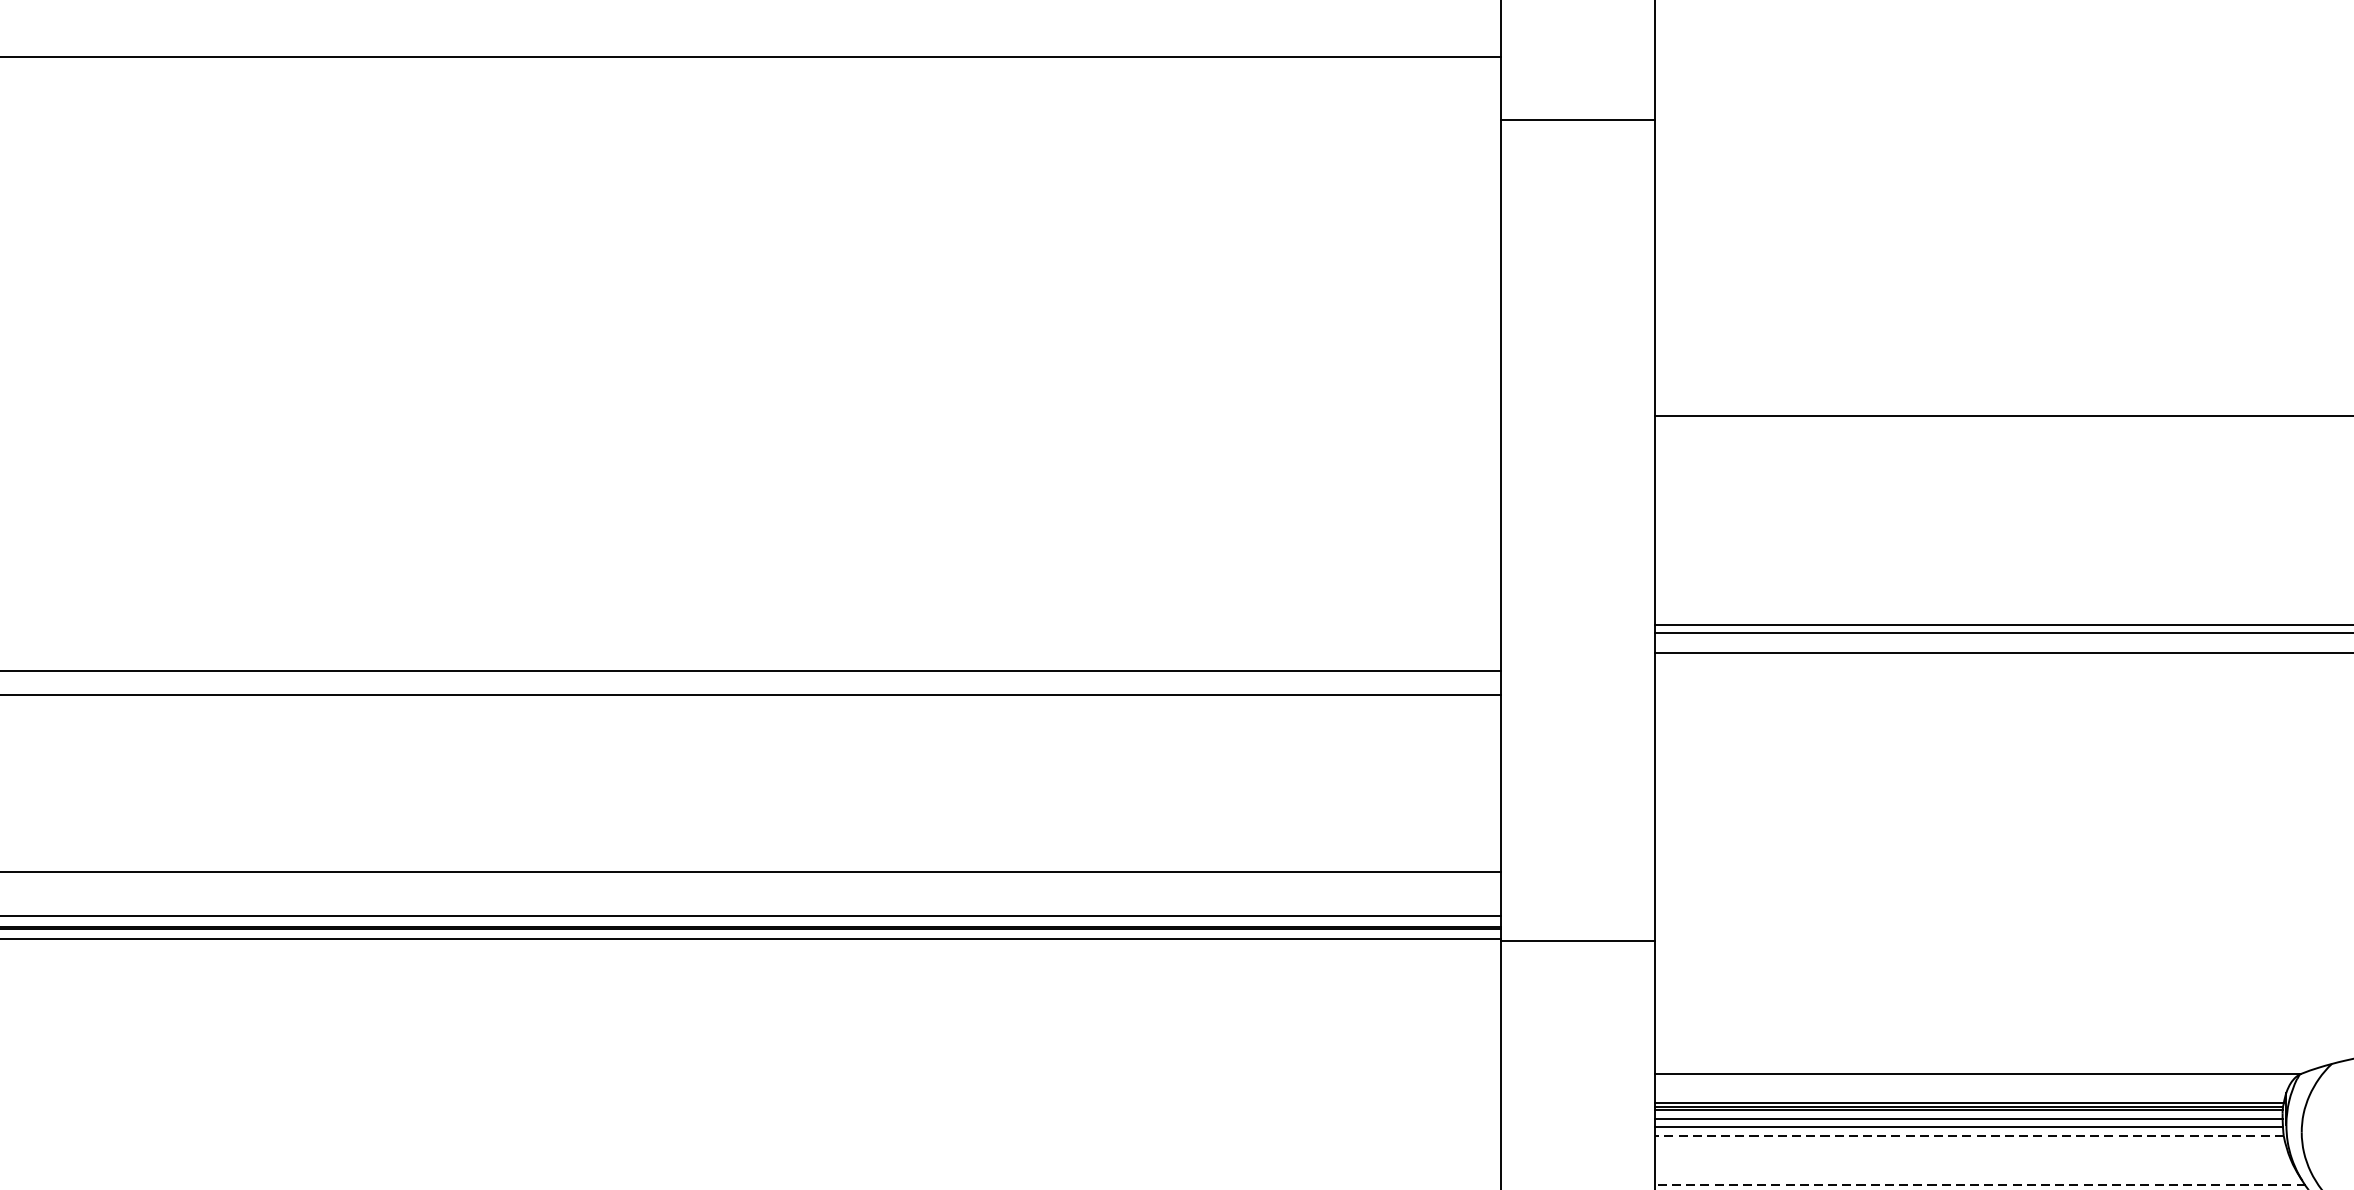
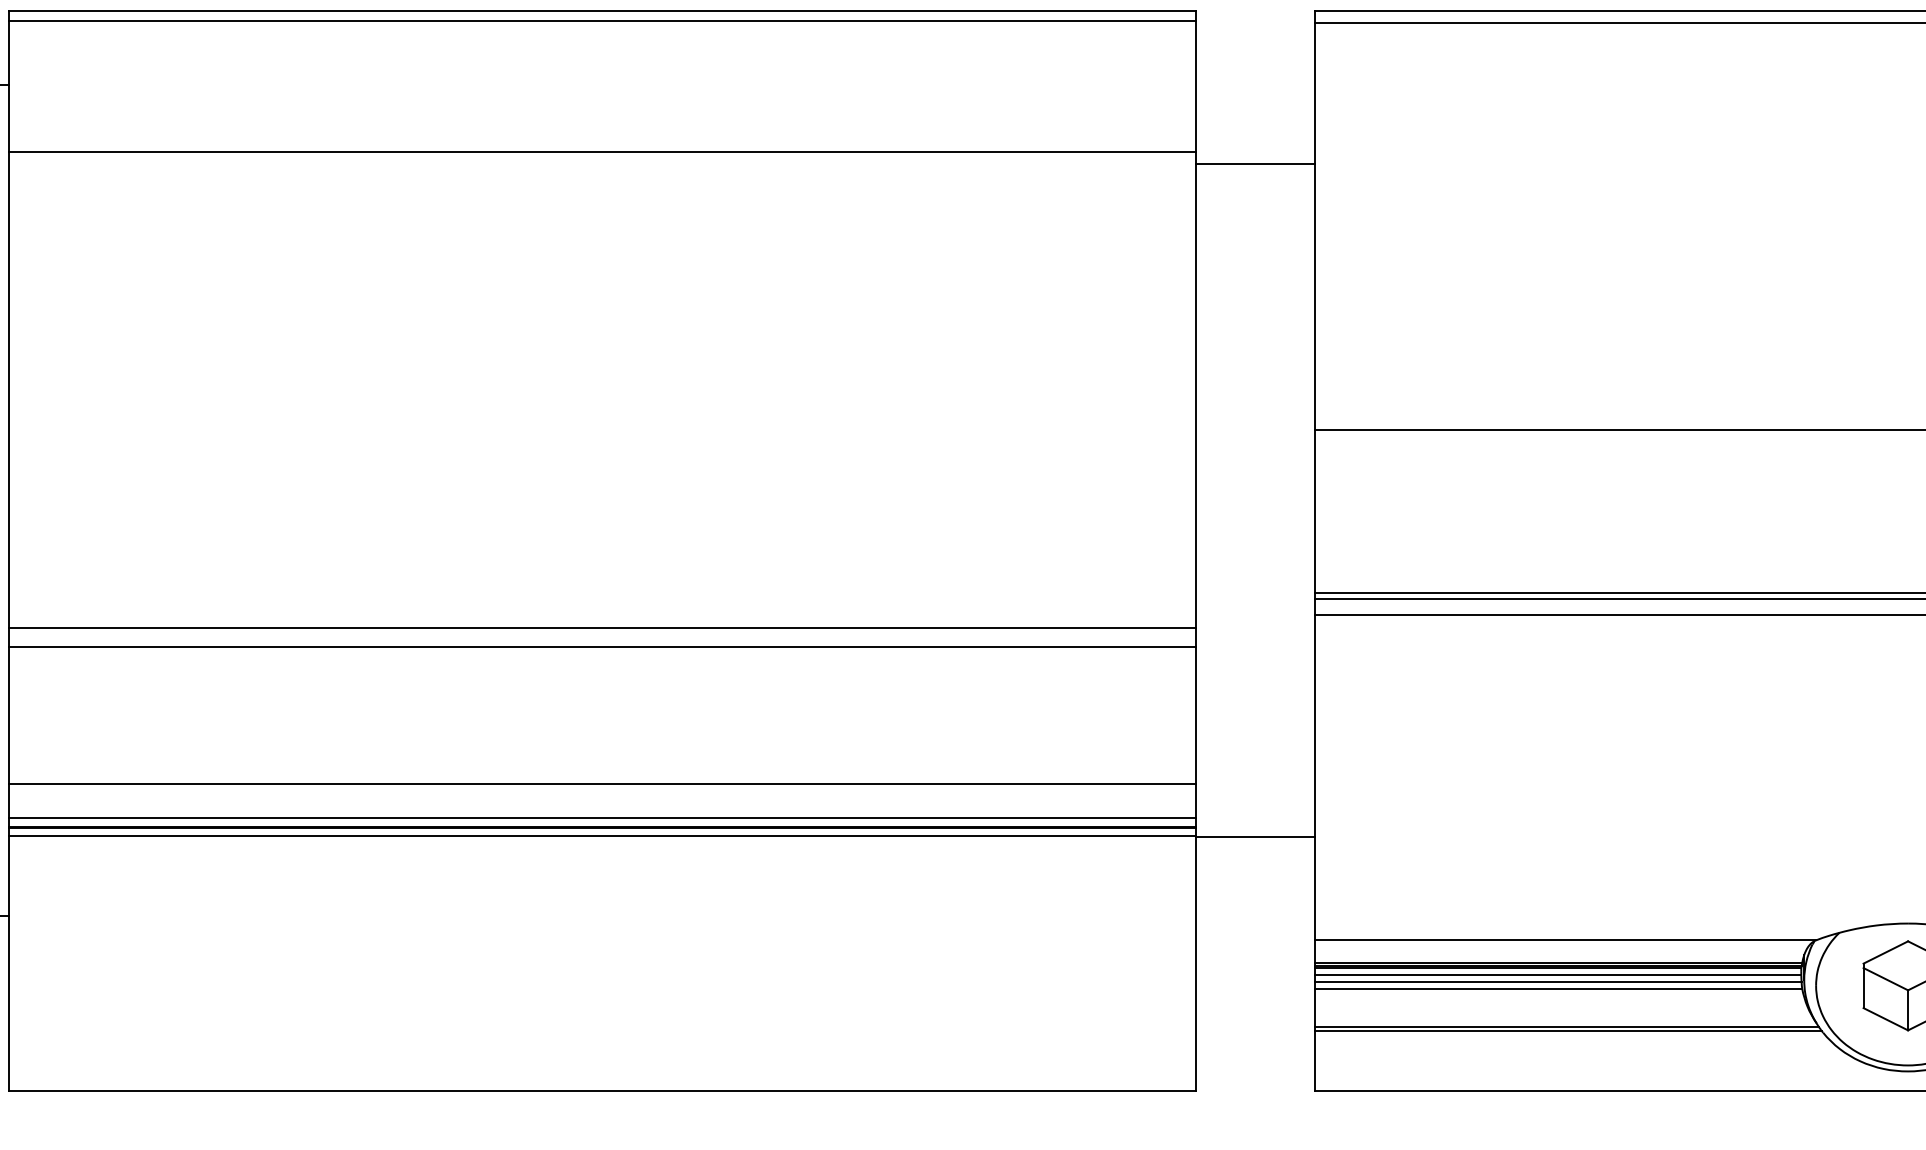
line: (1576, 120) -> (1254, 164), moved
line: (1969, 1135) -> (1558, 988), dashed -> solid
line: (1979, 1184) -> (1566, 1026), dashed -> solid

